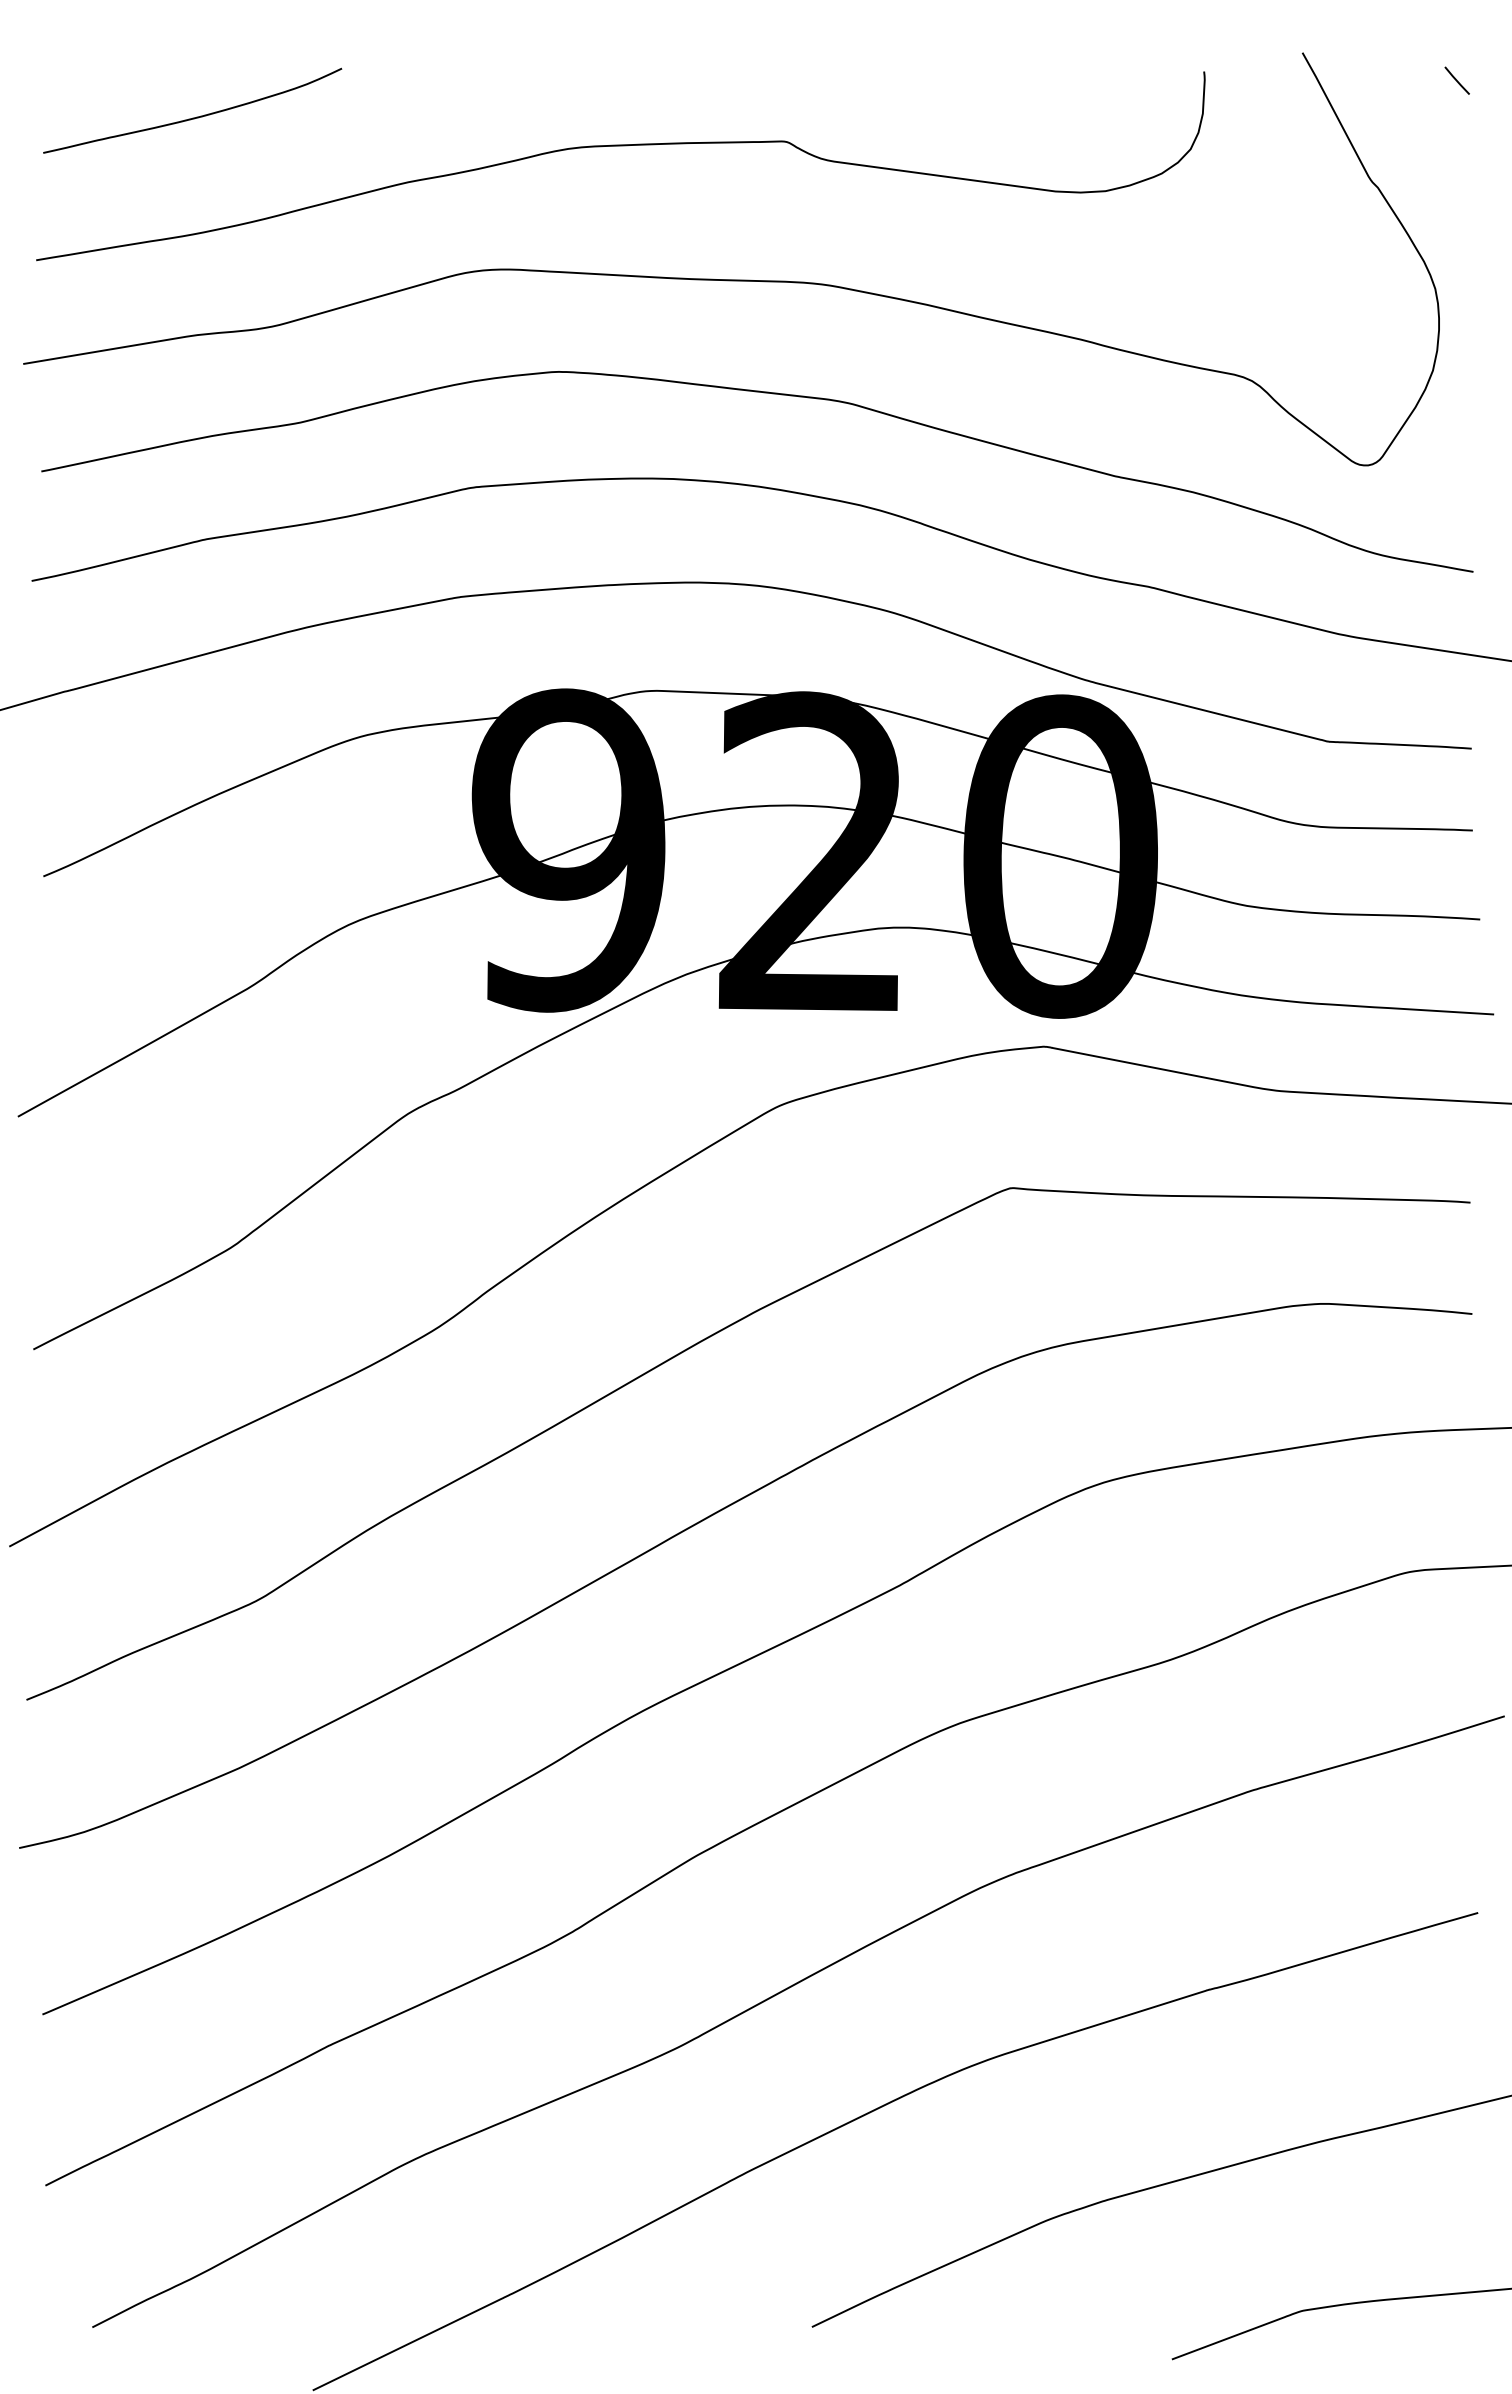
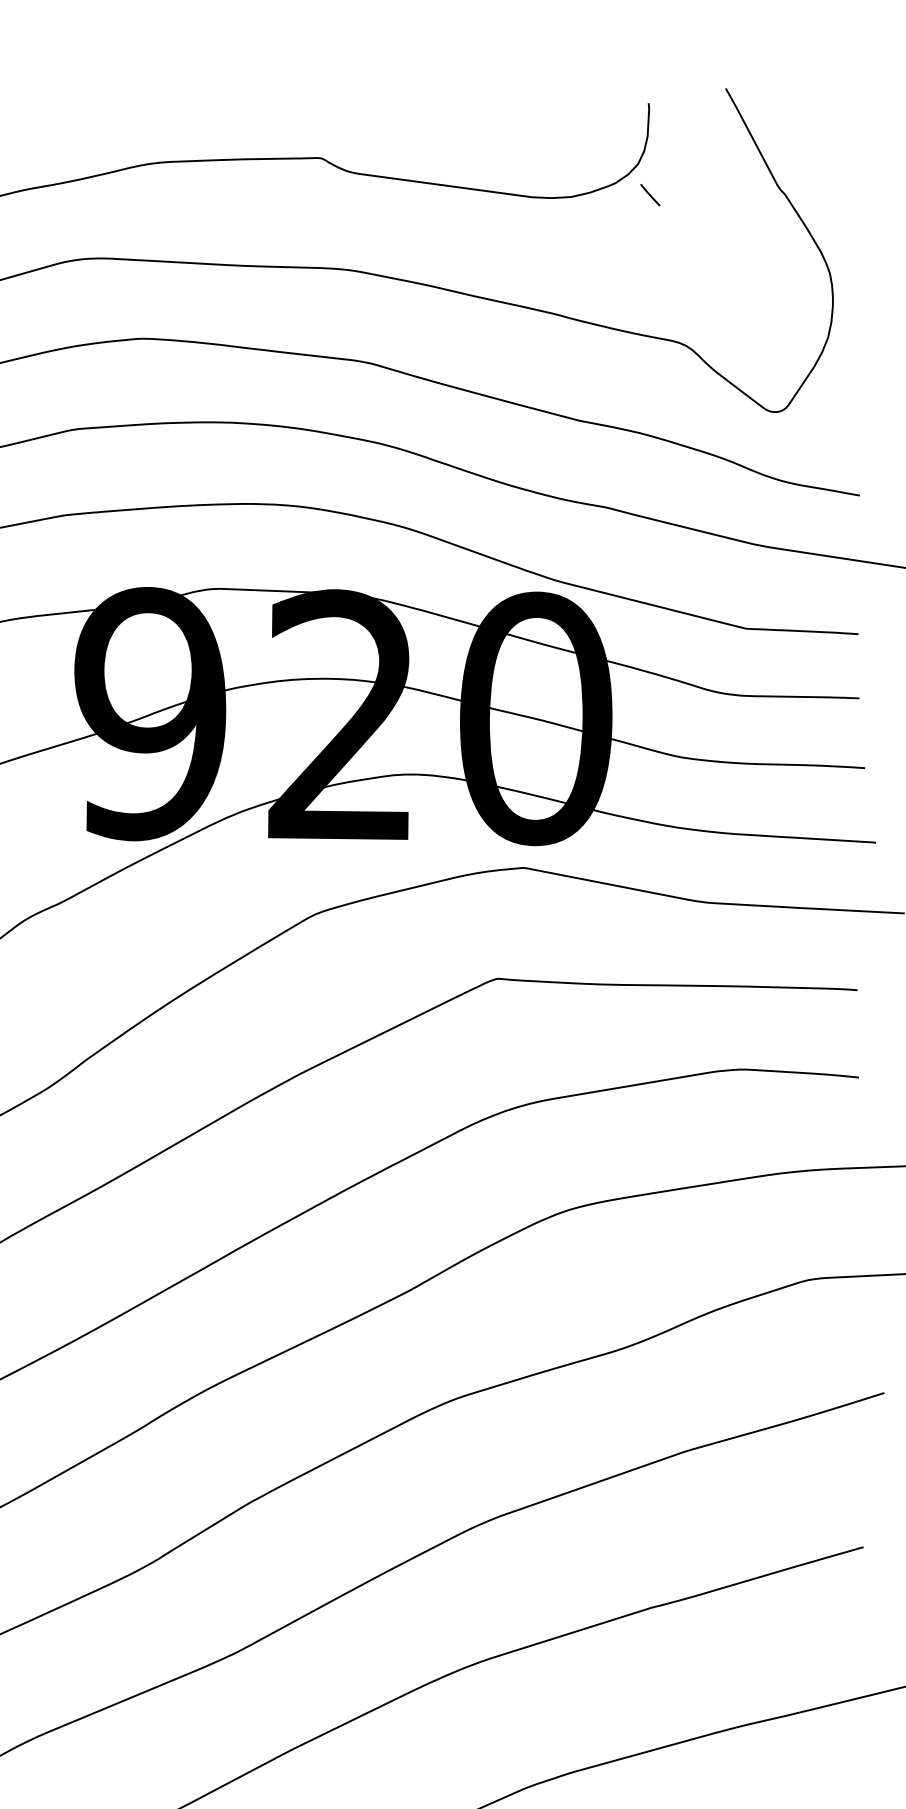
line: (1456, 80) -> (649, 194), moved

